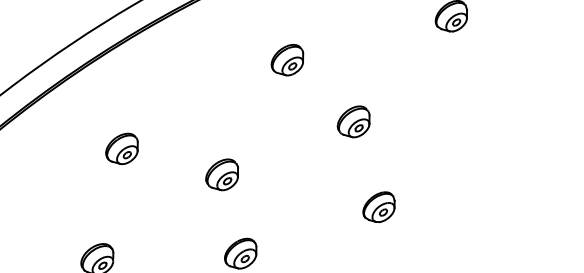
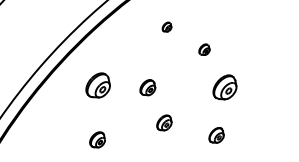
part: (287, 58) -> (166, 26), size x0.6
part: (354, 121) -> (204, 49), size x0.7
part: (121, 148) -> (97, 85), size x1.6
part: (379, 205) -> (224, 86), size x1.6

